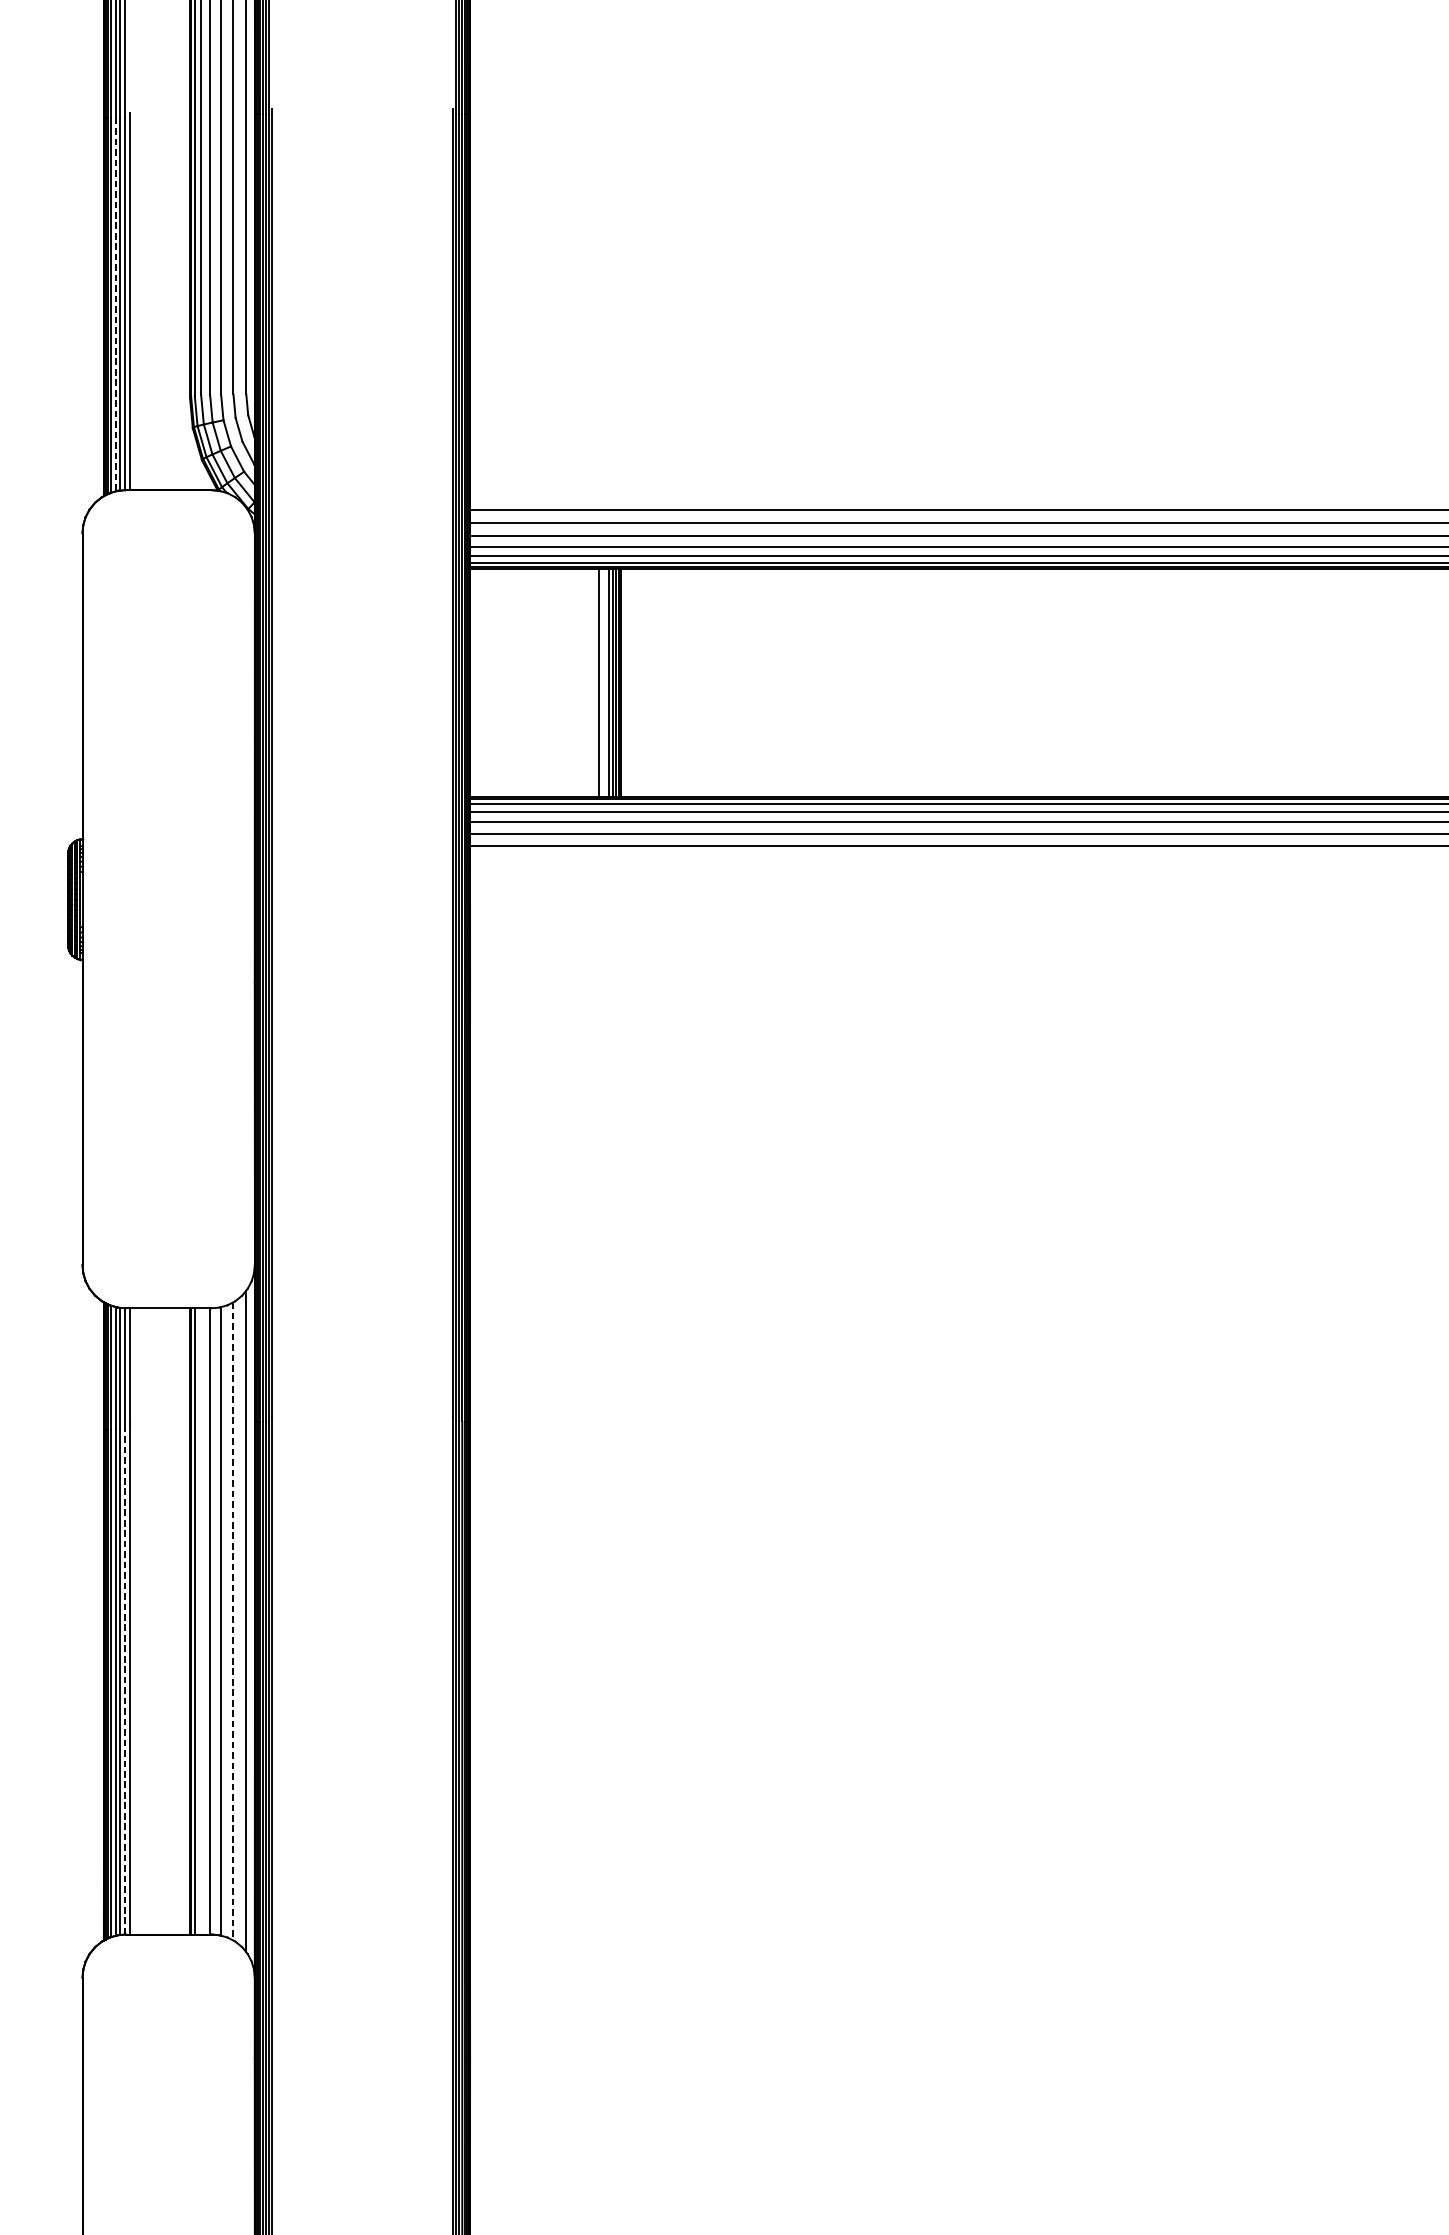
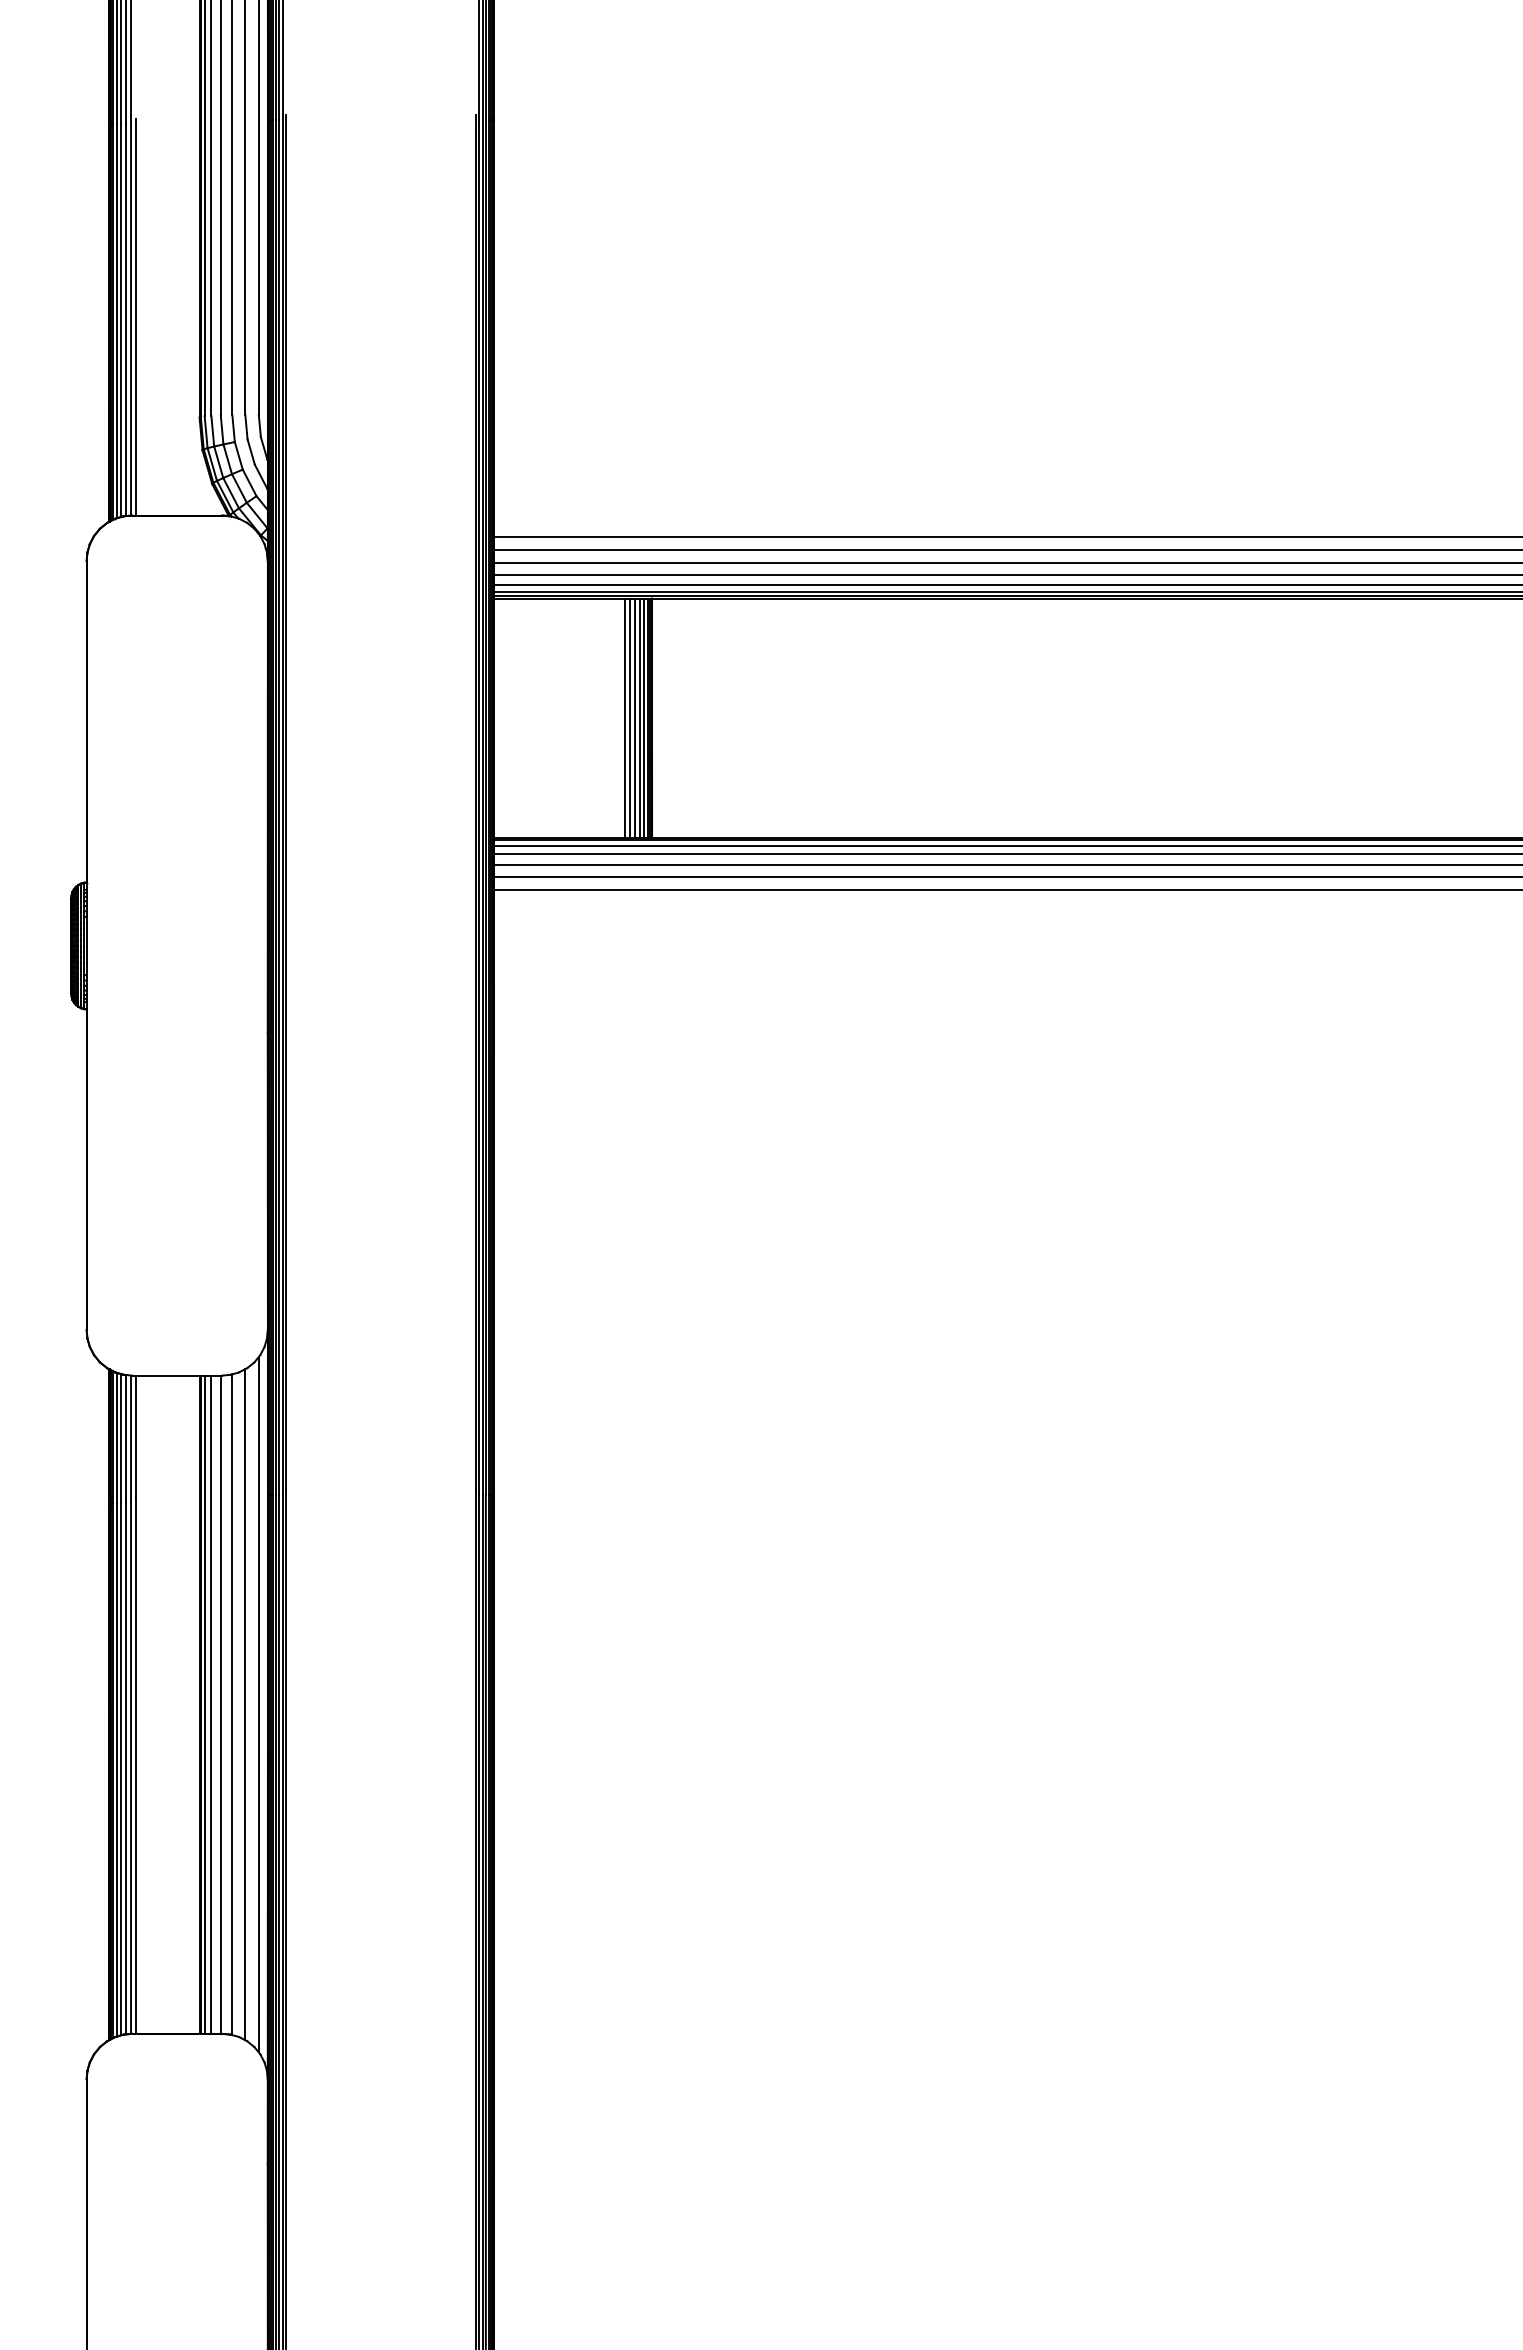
line: (115, 305) -> (121, 321), dashed -> solid
line: (595, 682) -> (625, 717), added
line: (604, 682) -> (635, 717), added
line: (201, 1621) -> (211, 1704), added
line: (233, 1621) -> (245, 1704), dashed -> solid
line: (125, 1682) -> (131, 1768), dashed -> solid

